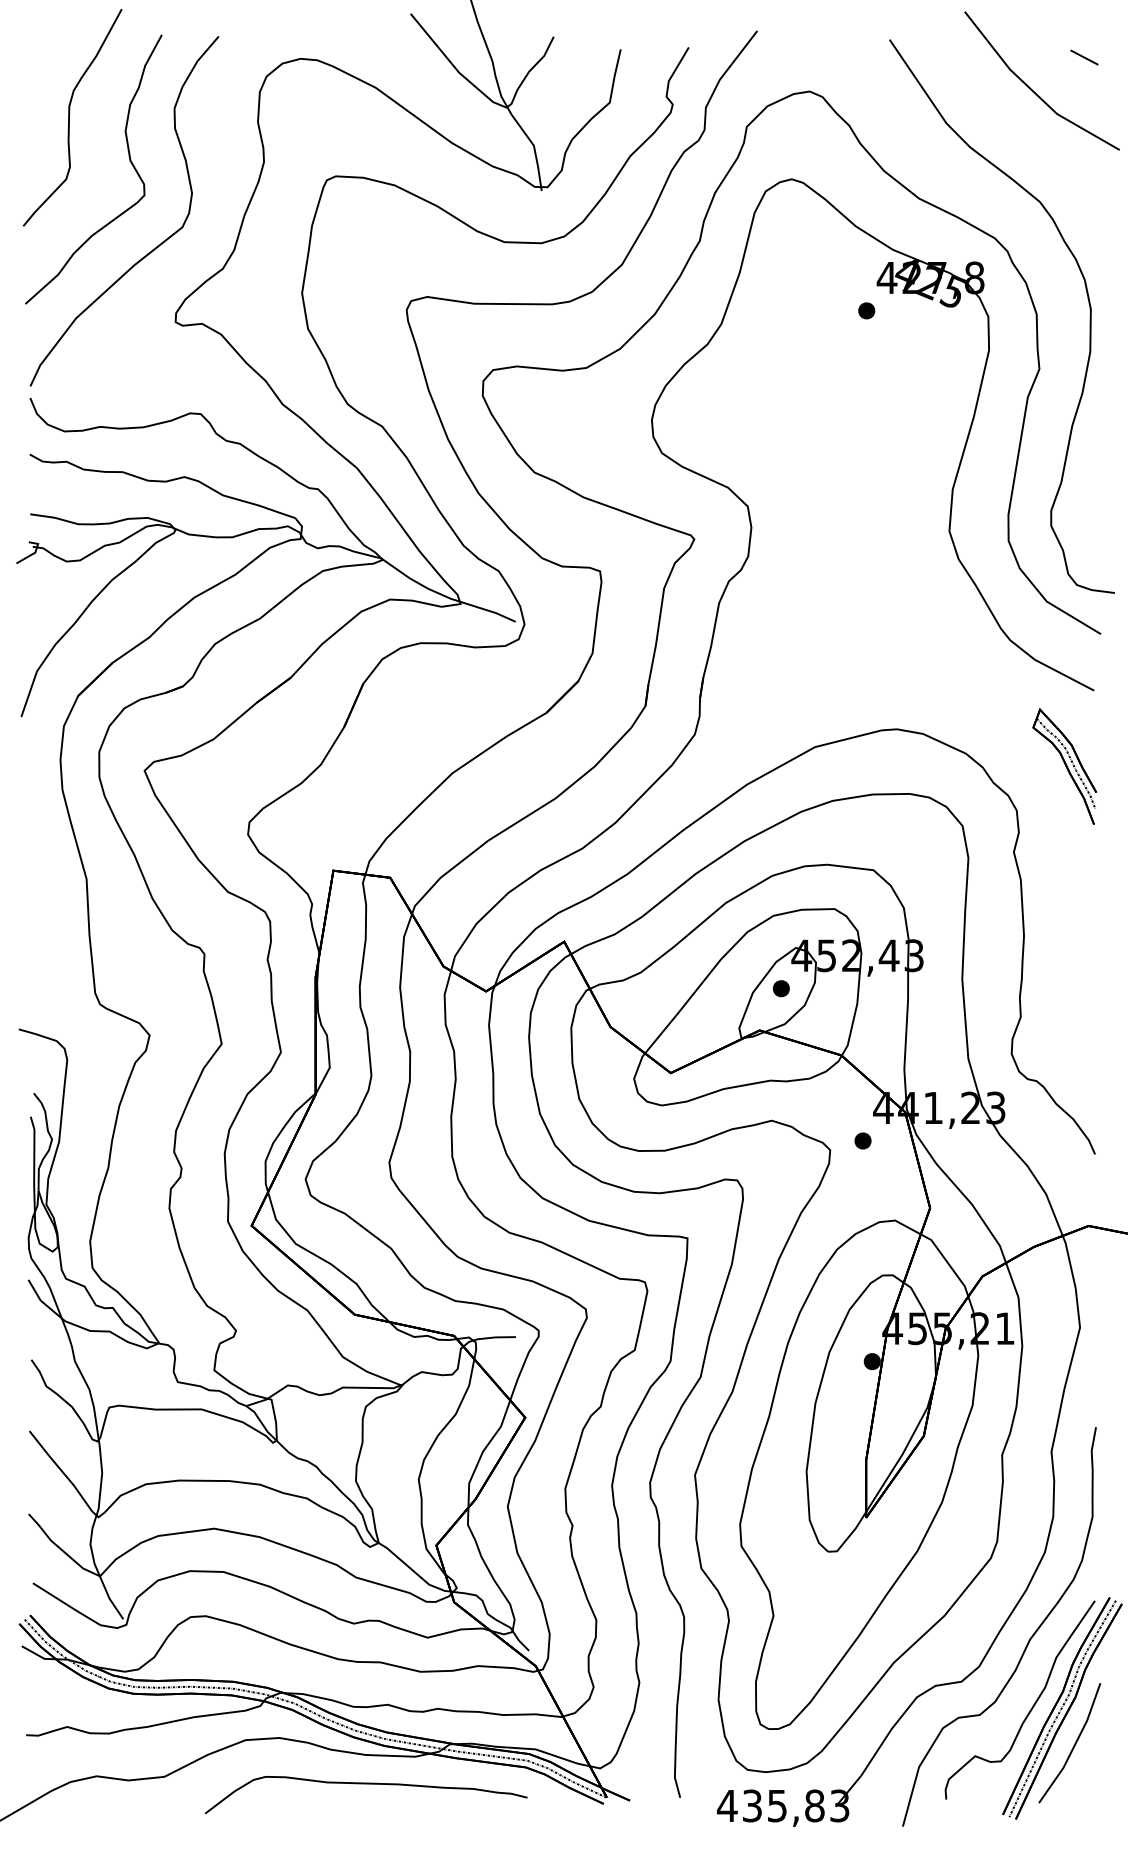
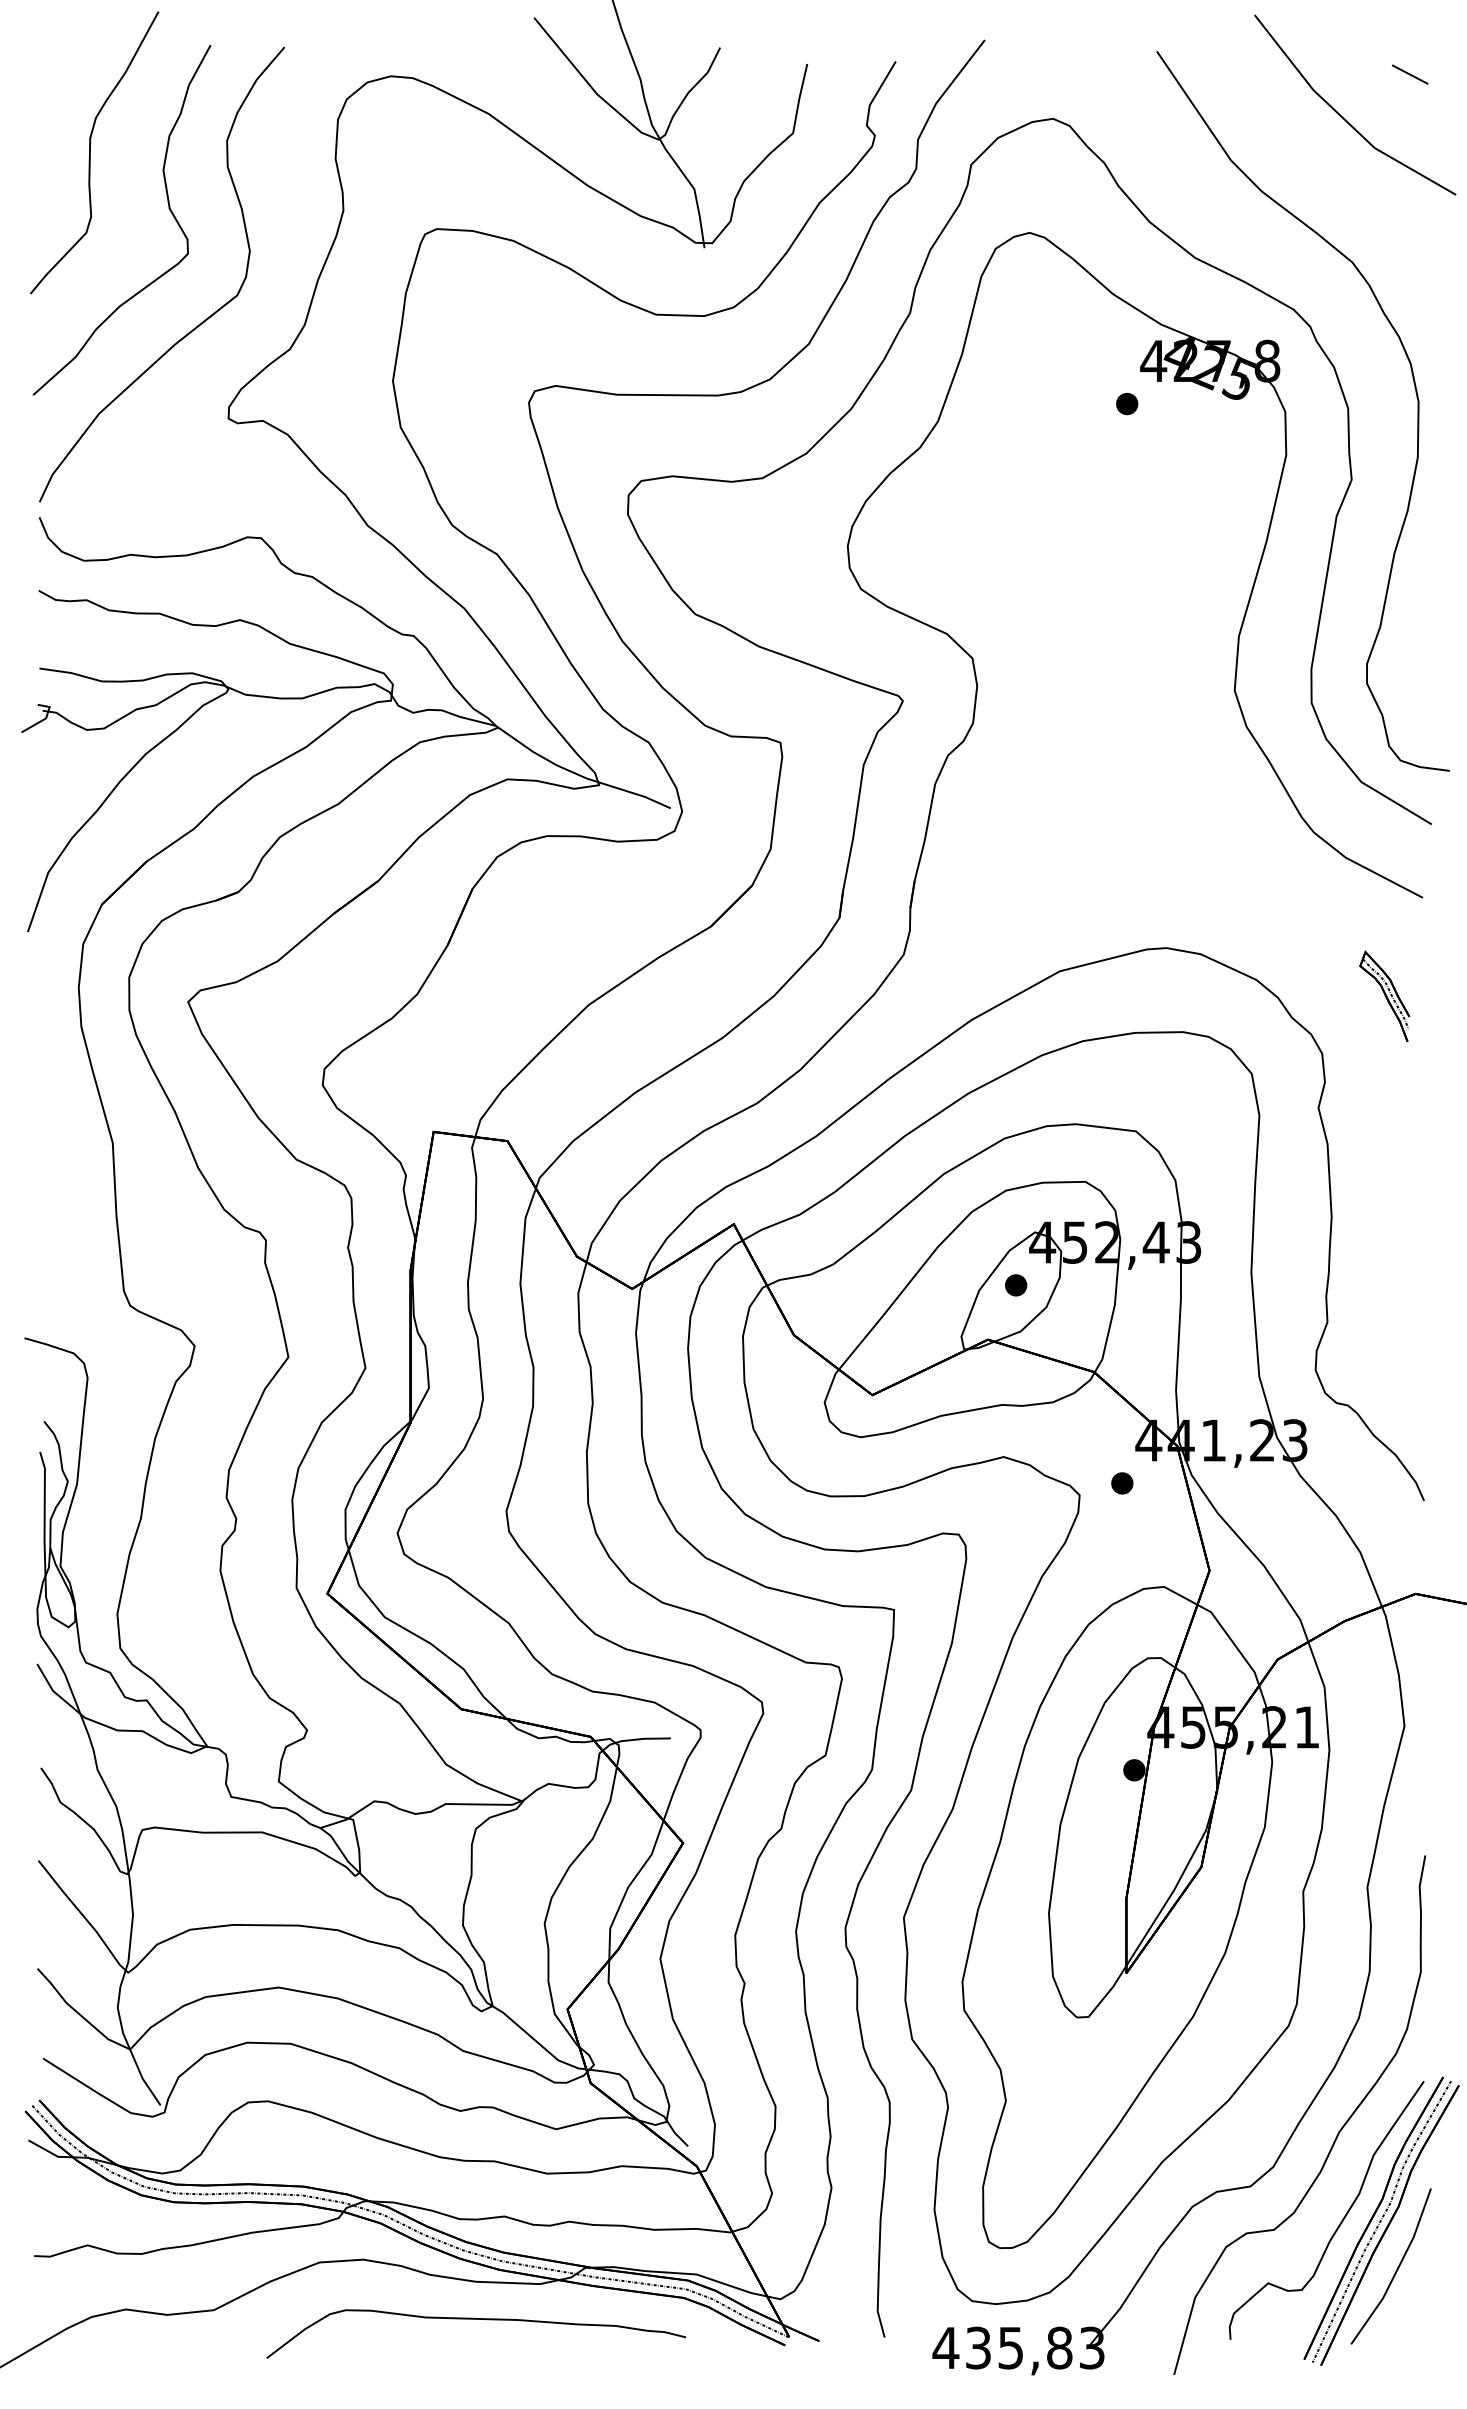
part: (1064, 766) -> (1384, 996), size x0.6

